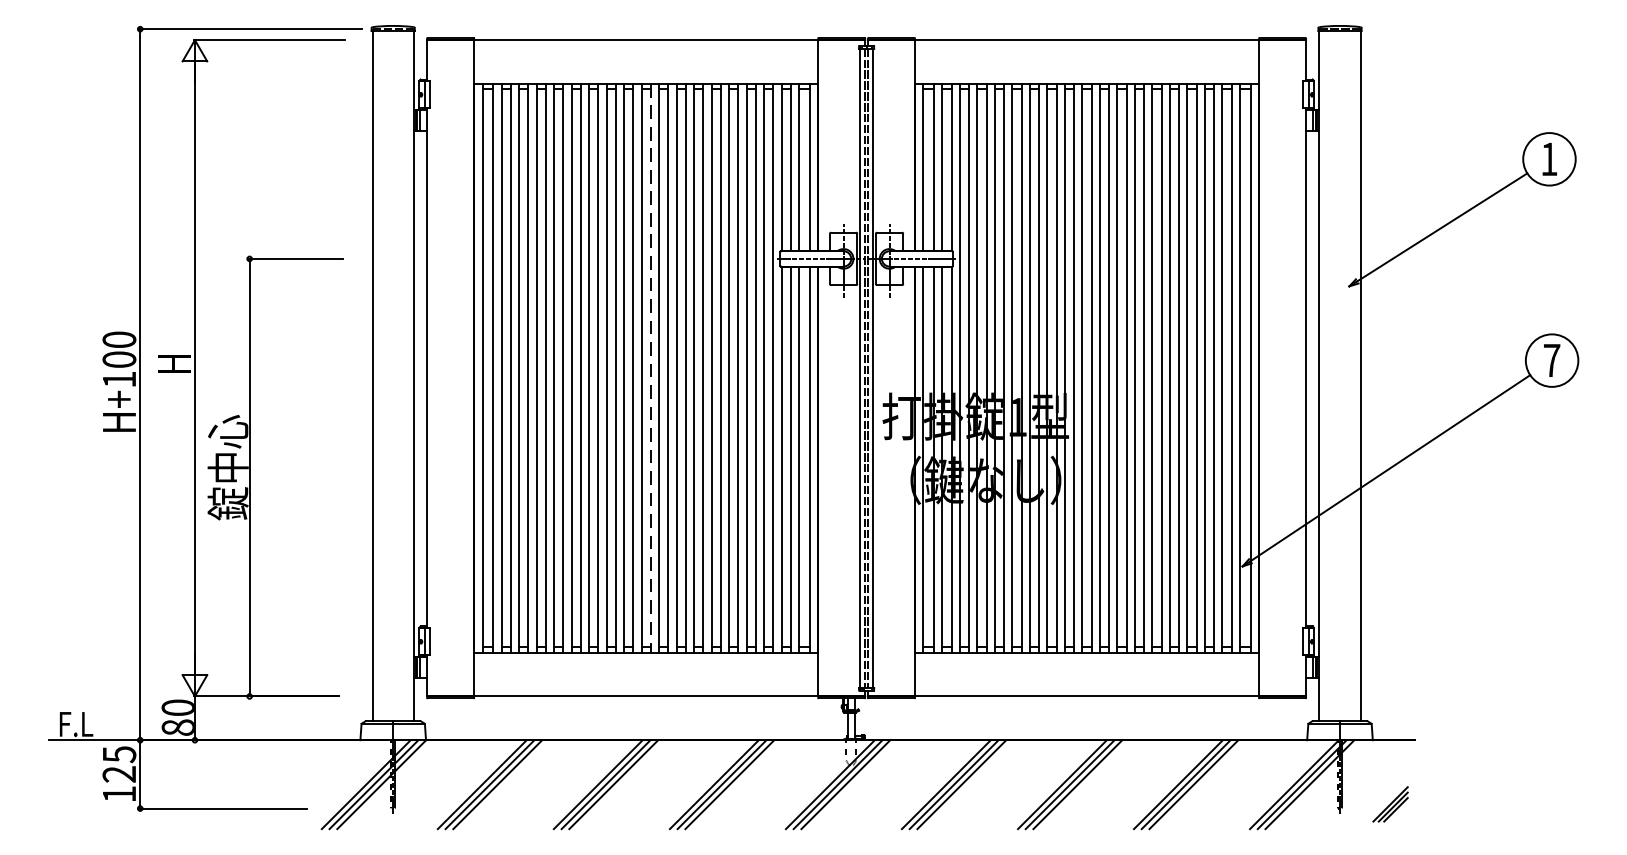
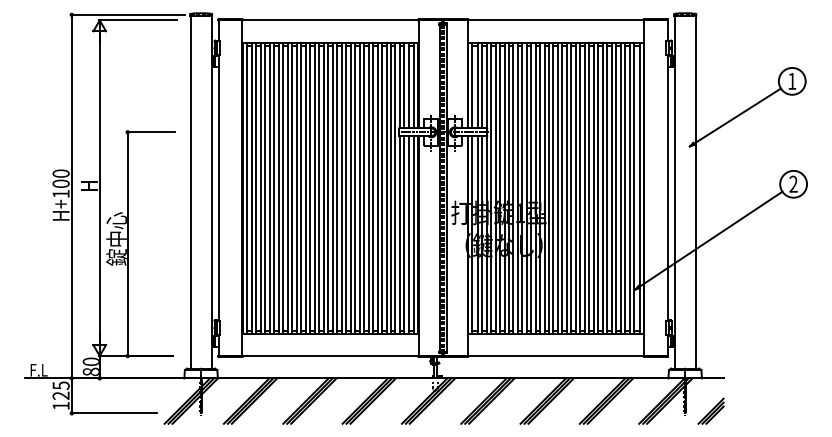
text: (1551, 359) -> (793, 183), 7 -> 2
line: (650, 368) -> (332, 188), dashed -> solid
part: (1389, 803) -> (710, 410), size x1.43

